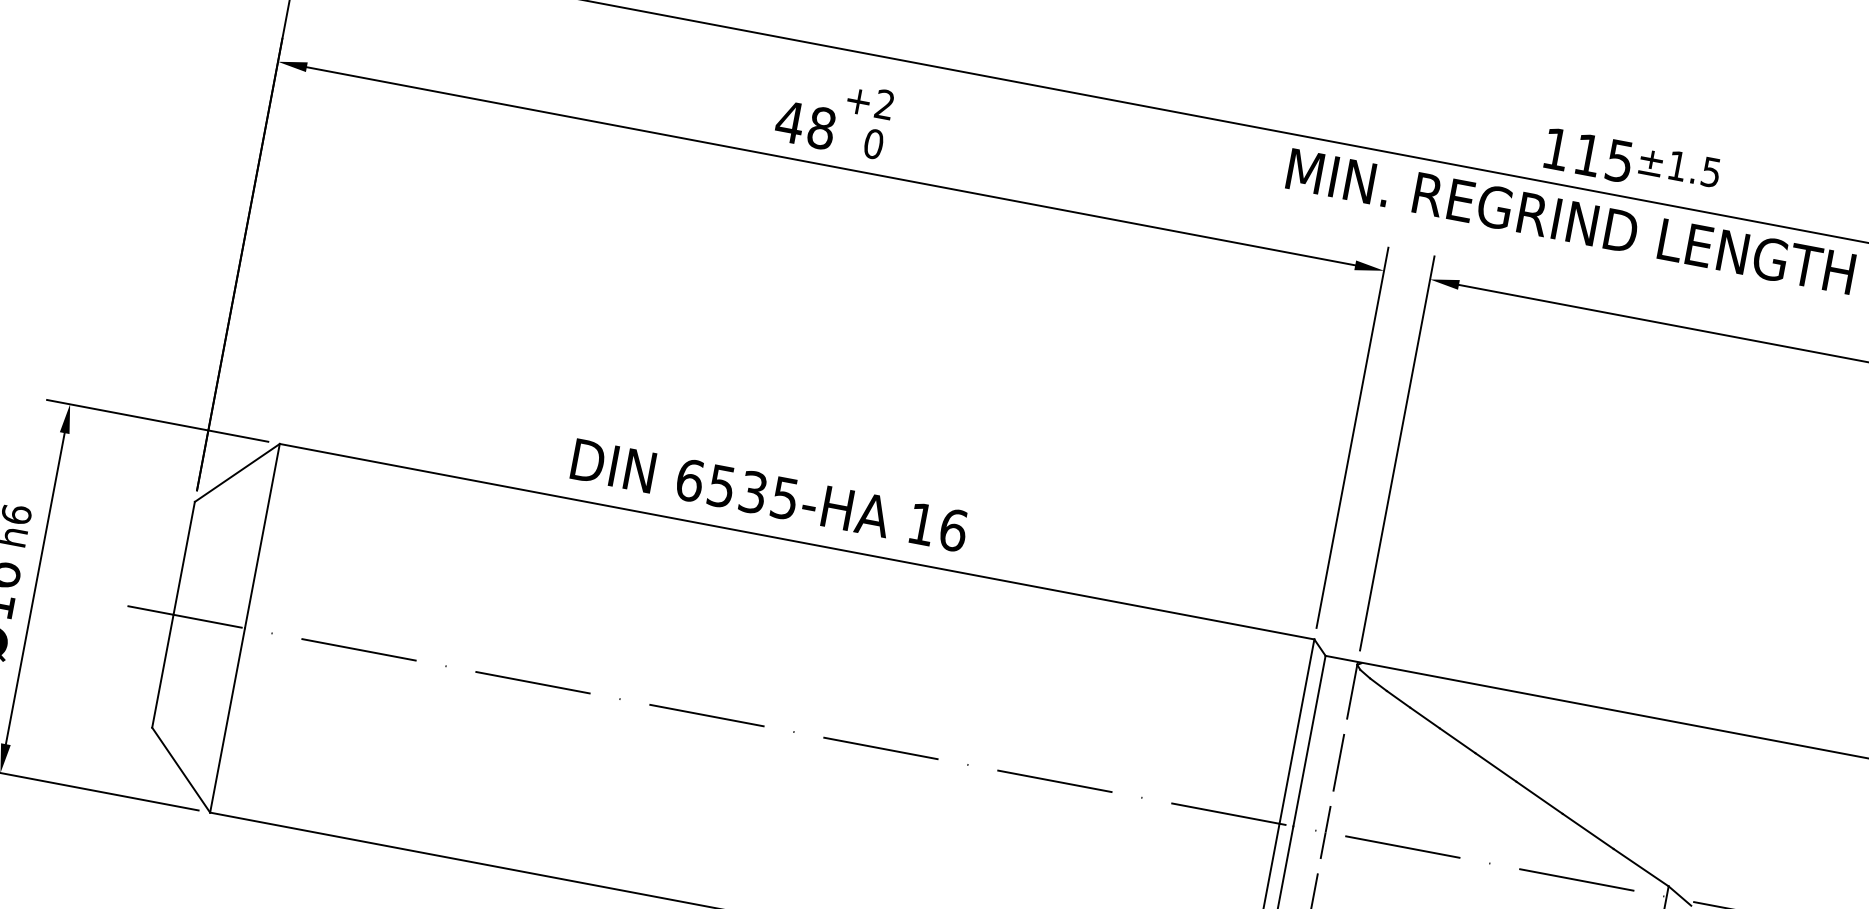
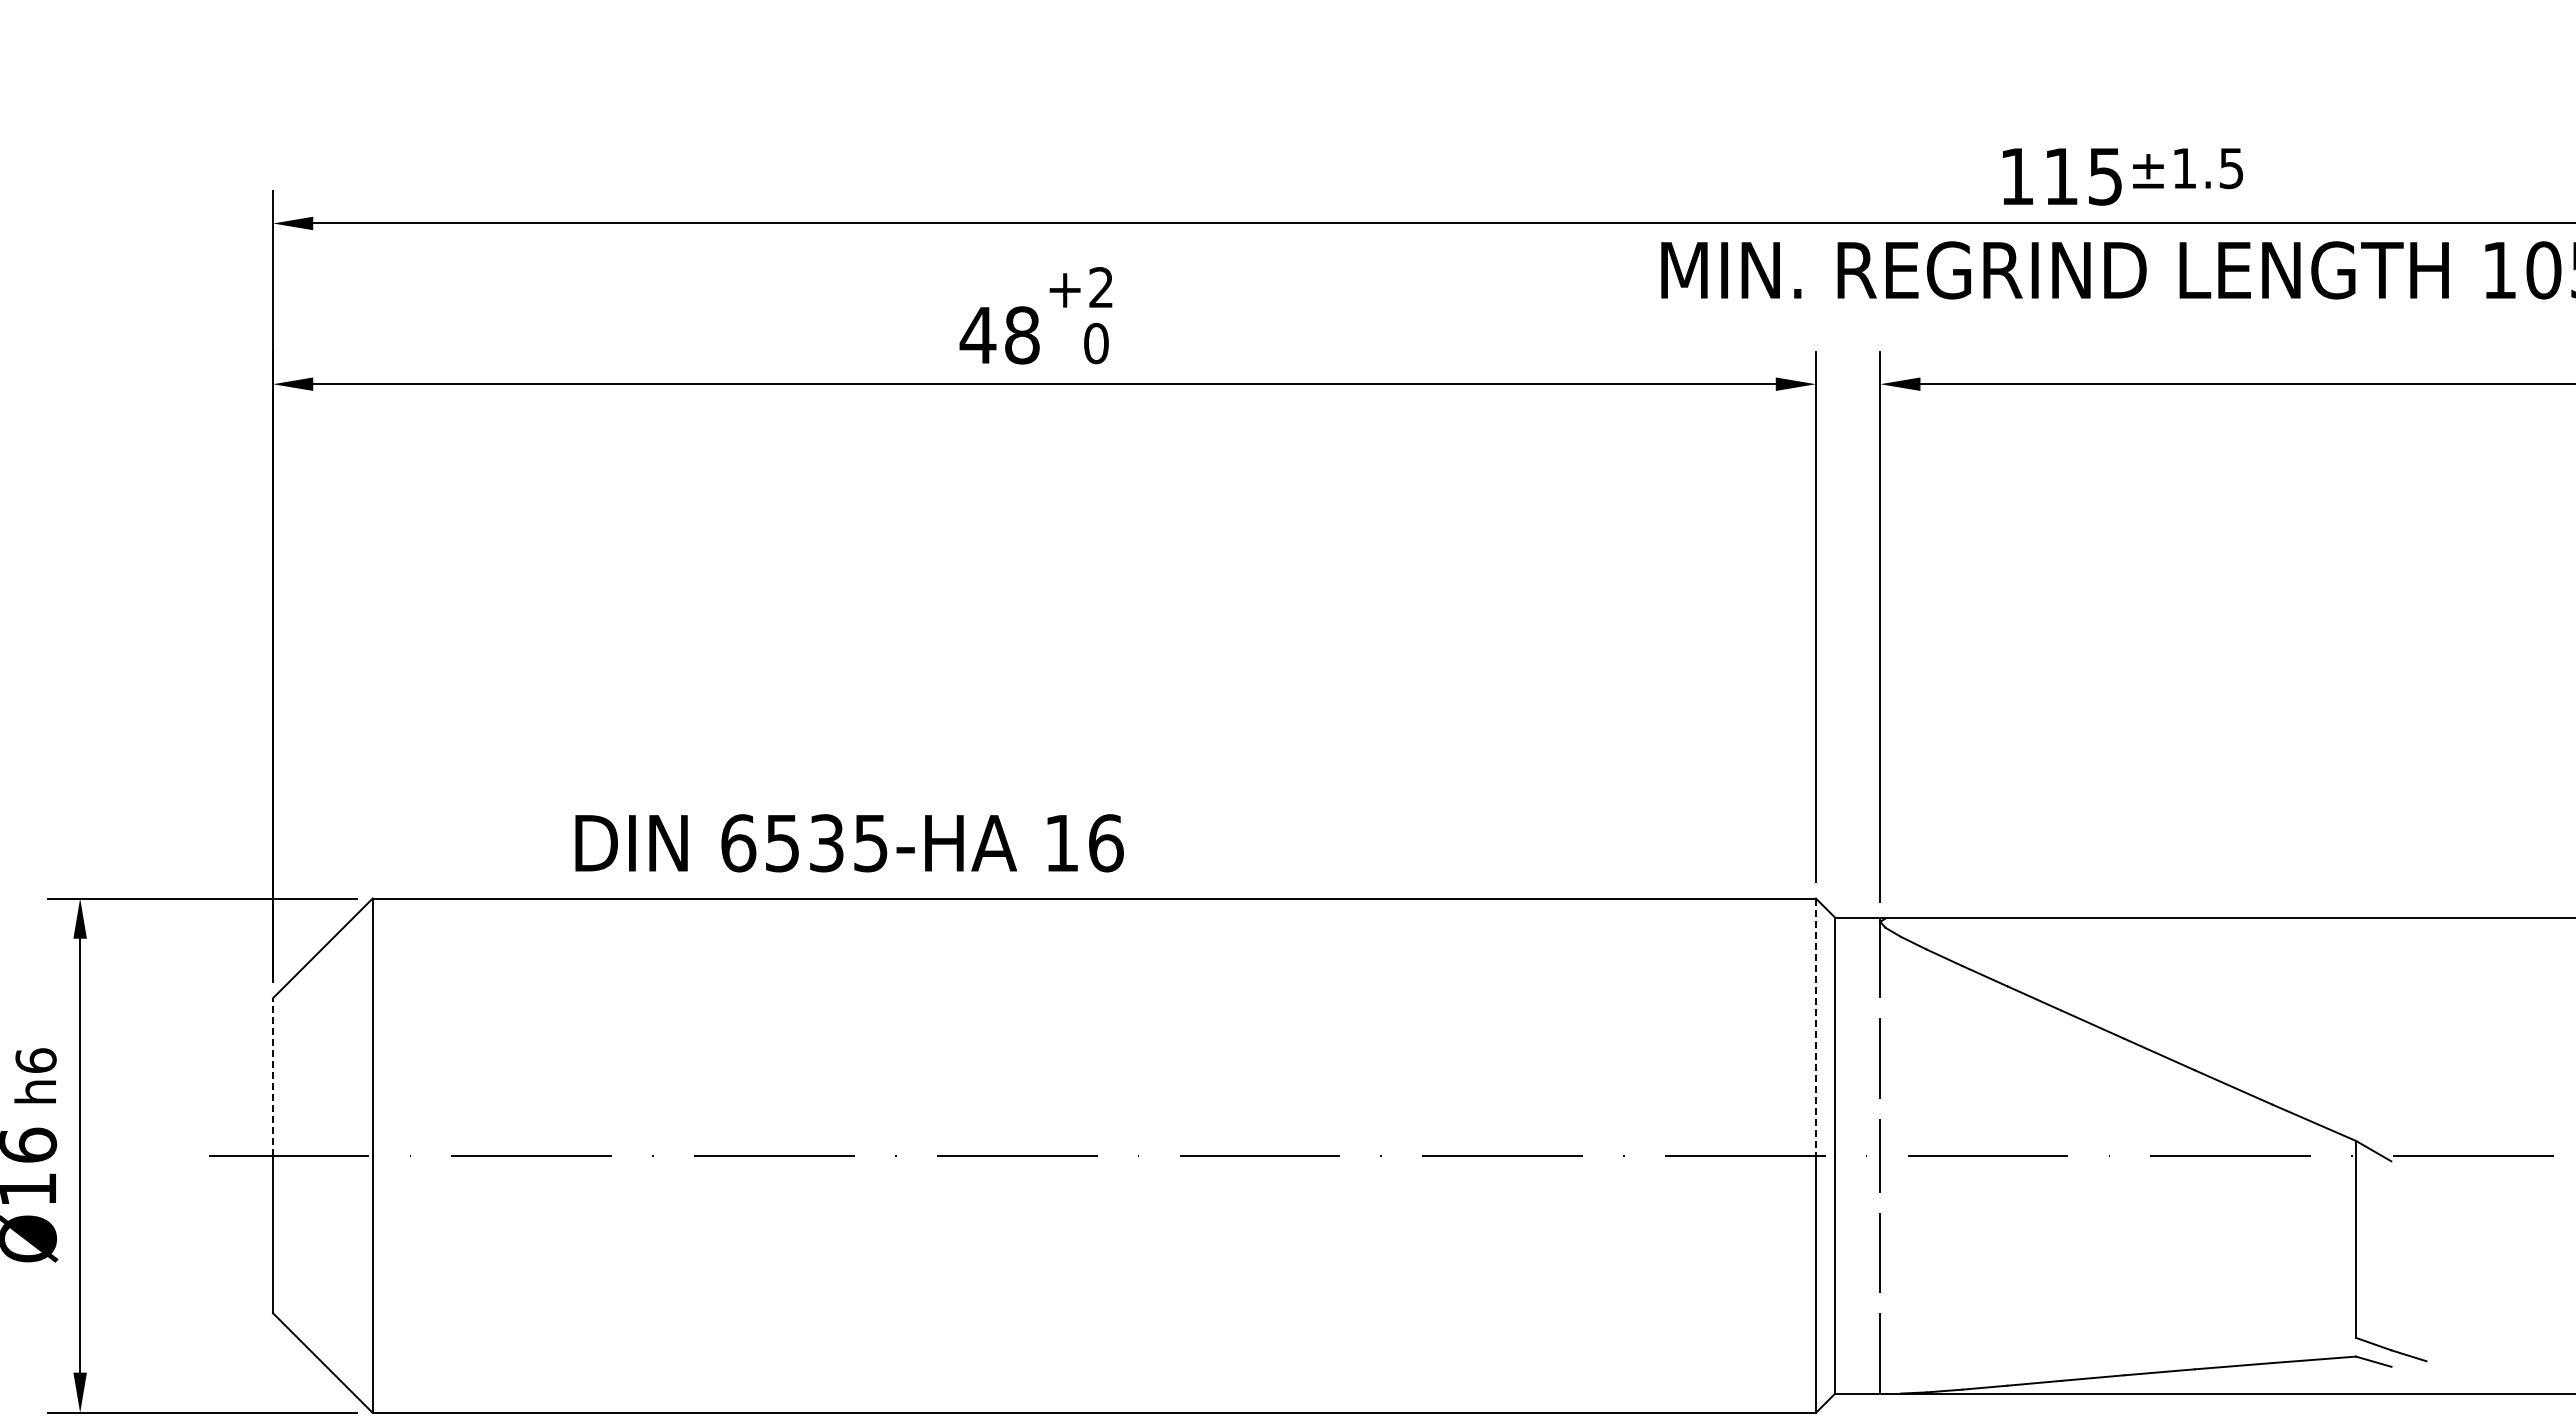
text: (769, 495) -> (849, 843), moved
line: (184, 558) -> (273, 1076), solid -> dashed
line: (1296, 731) -> (1815, 1027), solid -> dashed

